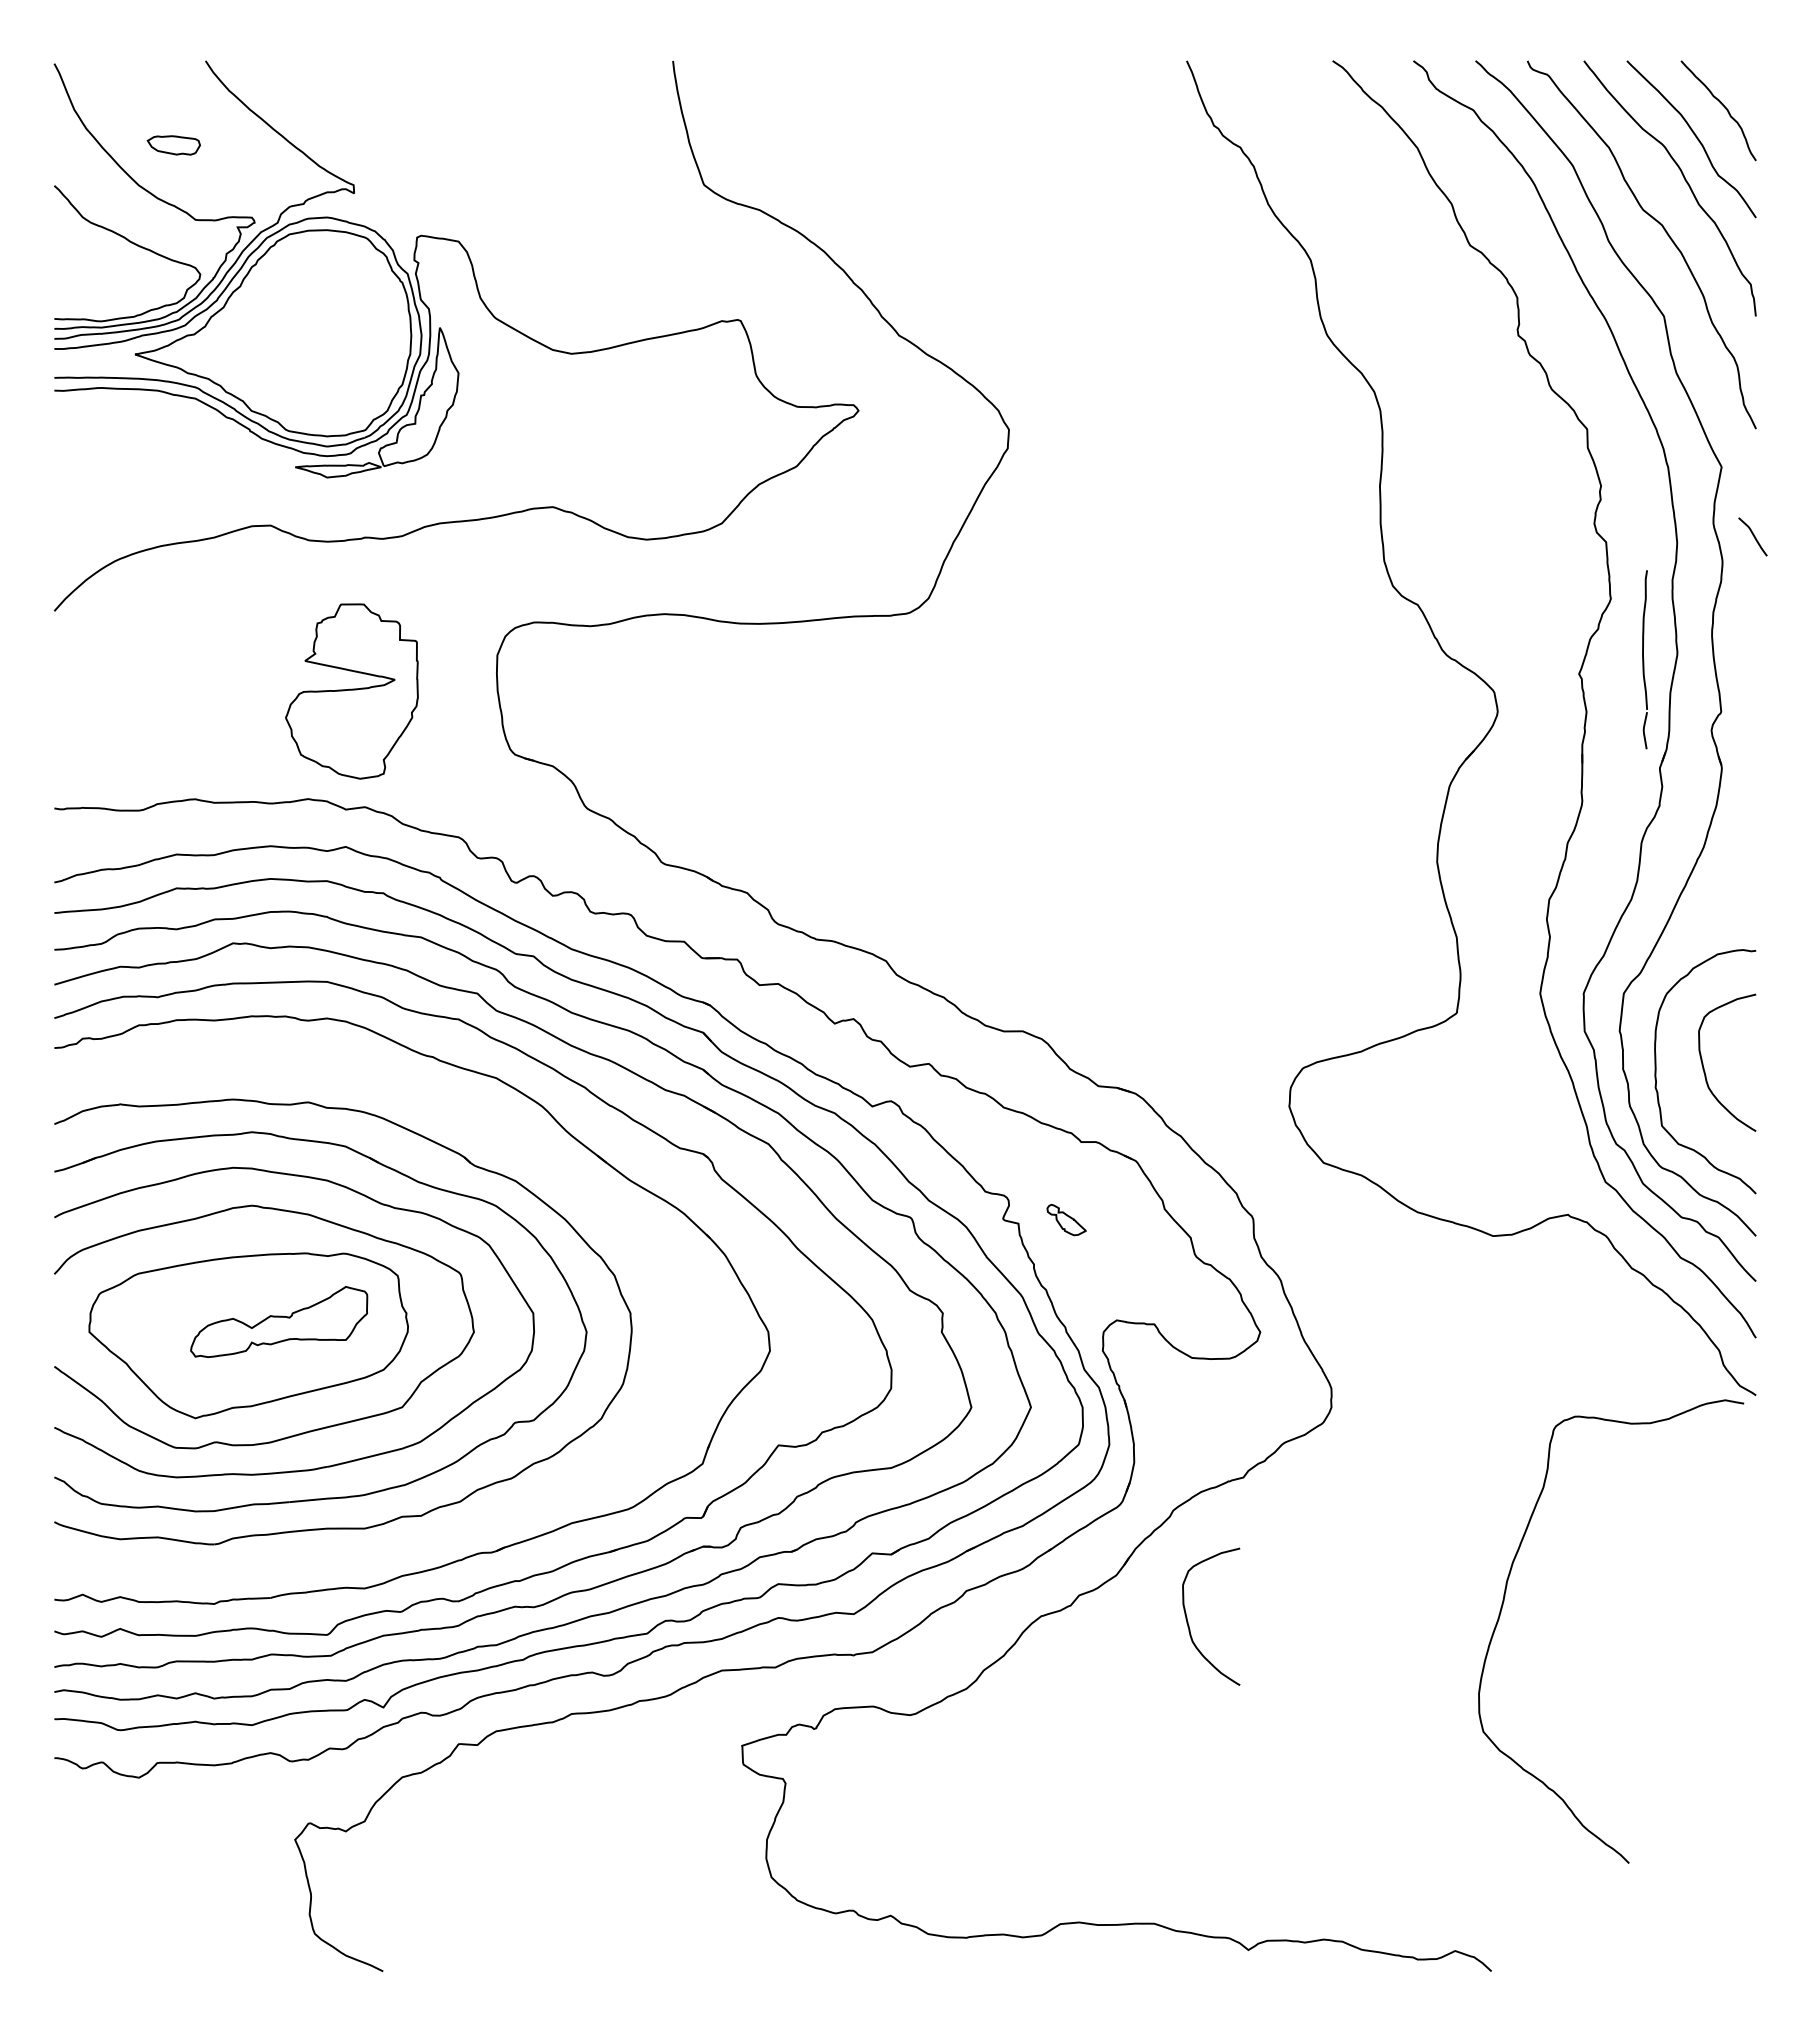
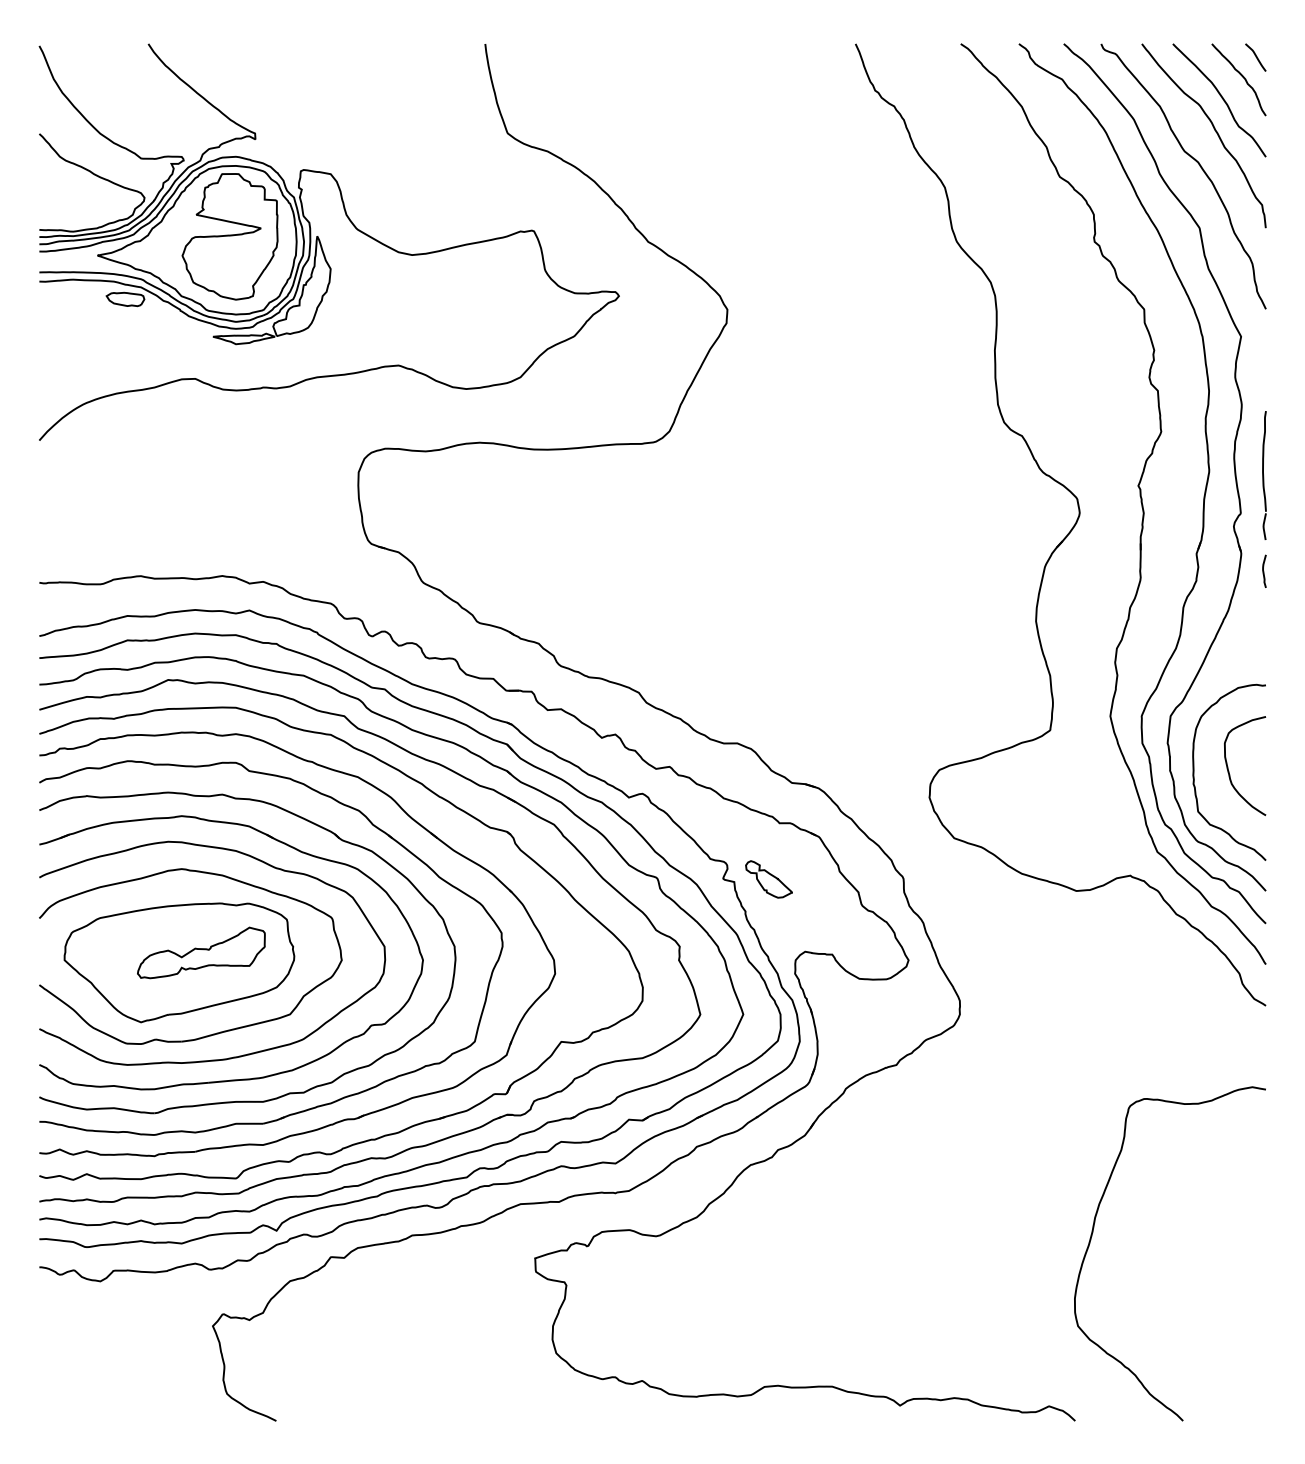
part: (173, 145) -> (125, 299), moved
curve: (1752, 535) -> (1255, 56), moved
part: (1644, 659) -> (1264, 475), moved
part: (351, 691) -> (229, 236), moved
curve: (1753, 792) -> (1264, 571), added
part: (518, 1146) -> (373, 826), added
part: (1066, 1219) -> (768, 879), size x1.67
curve: (1503, 1605) -> (1092, 1235), moved
curve: (1188, 1621) -> (856, 1168), removed

